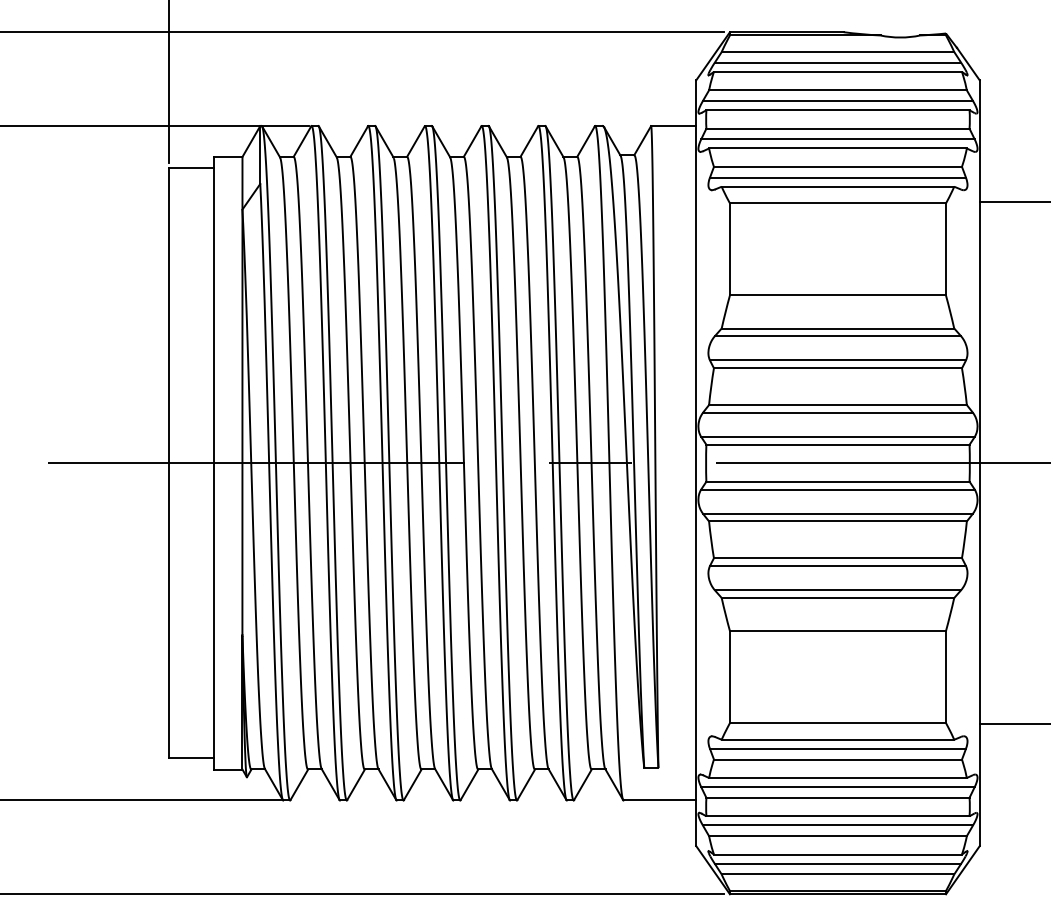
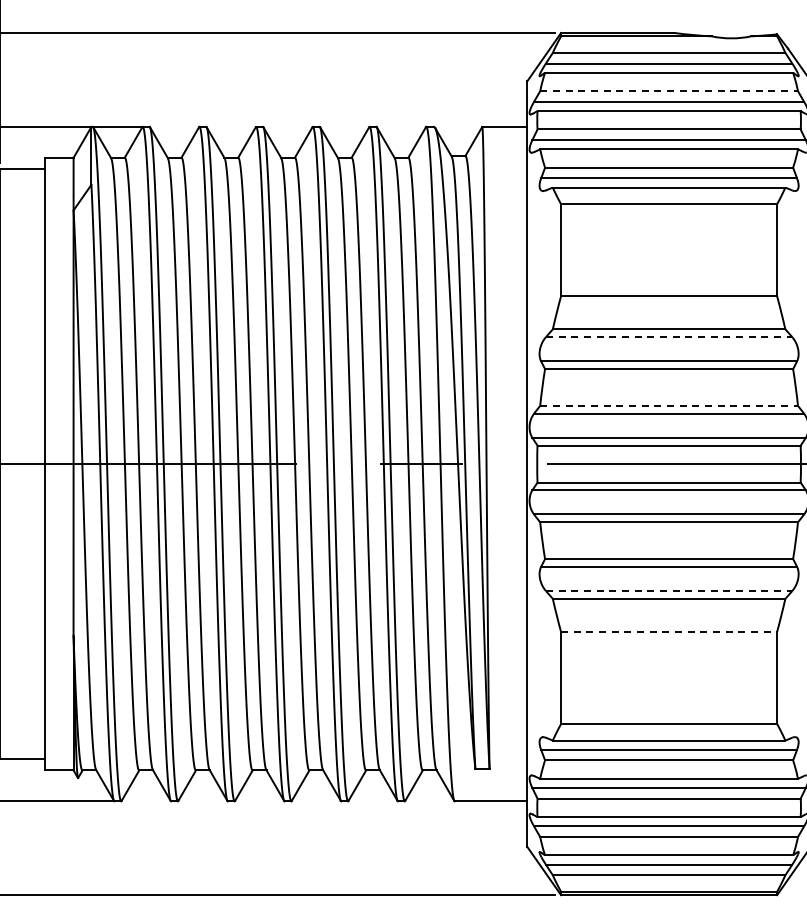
line: (837, 90) -> (668, 91), solid -> dashed
line: (838, 336) -> (669, 337), solid -> dashed
line: (837, 405) -> (668, 406), solid -> dashed
line: (838, 590) -> (669, 591), solid -> dashed
line: (838, 631) -> (669, 632), solid -> dashed

